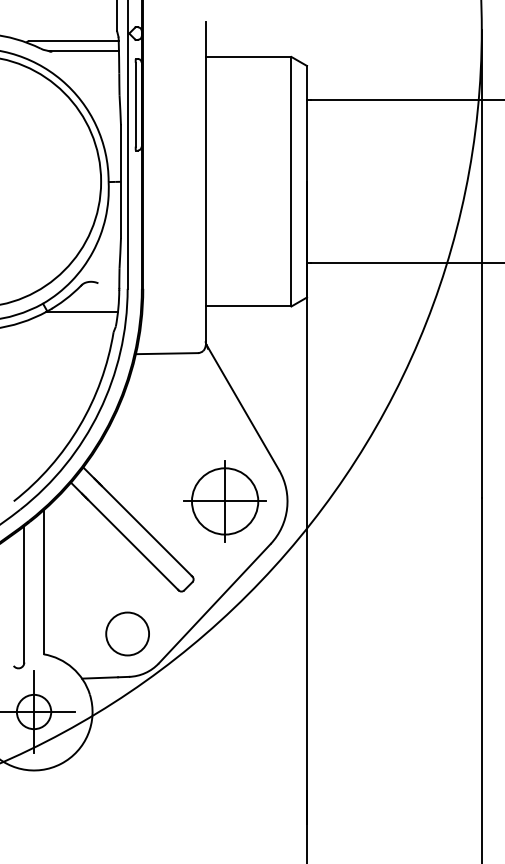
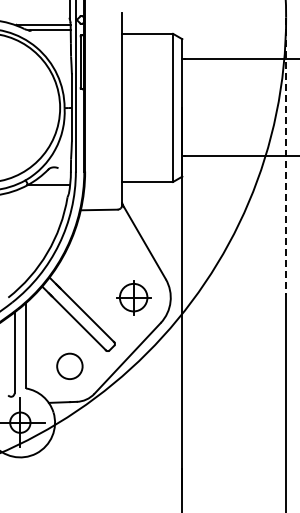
line: (482, 263) -> (286, 156), solid -> dashed
part: (224, 501) -> (133, 297), size x0.7
circle: (126, 632) -> (69, 365), moved

